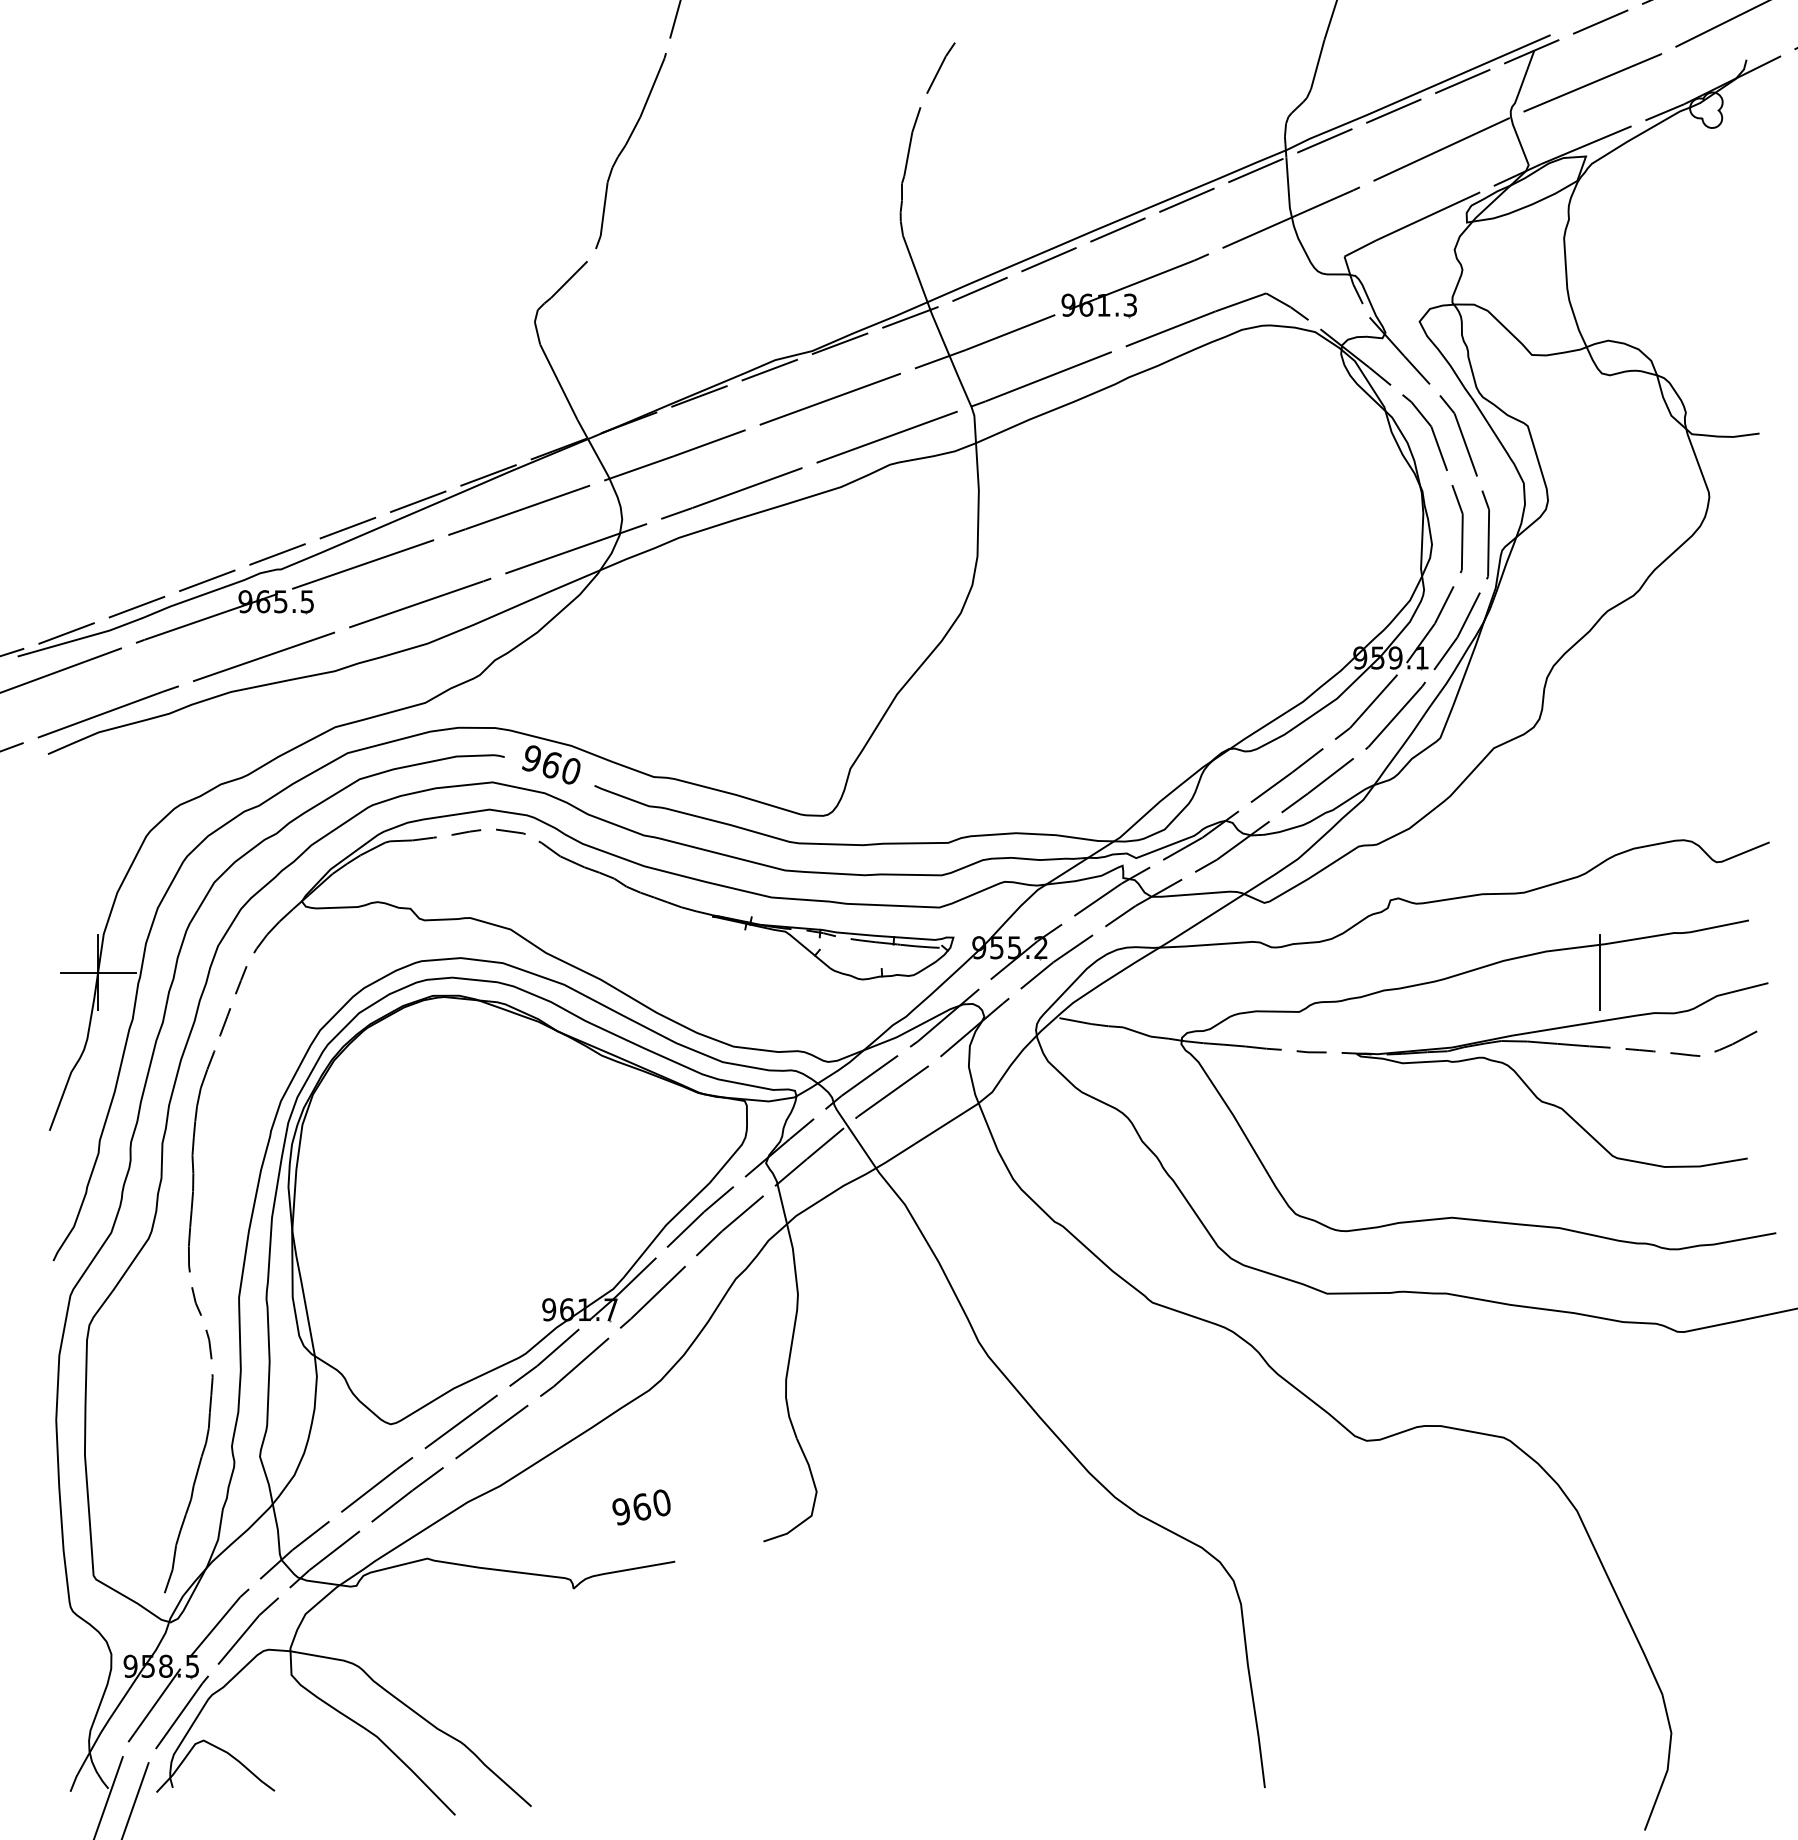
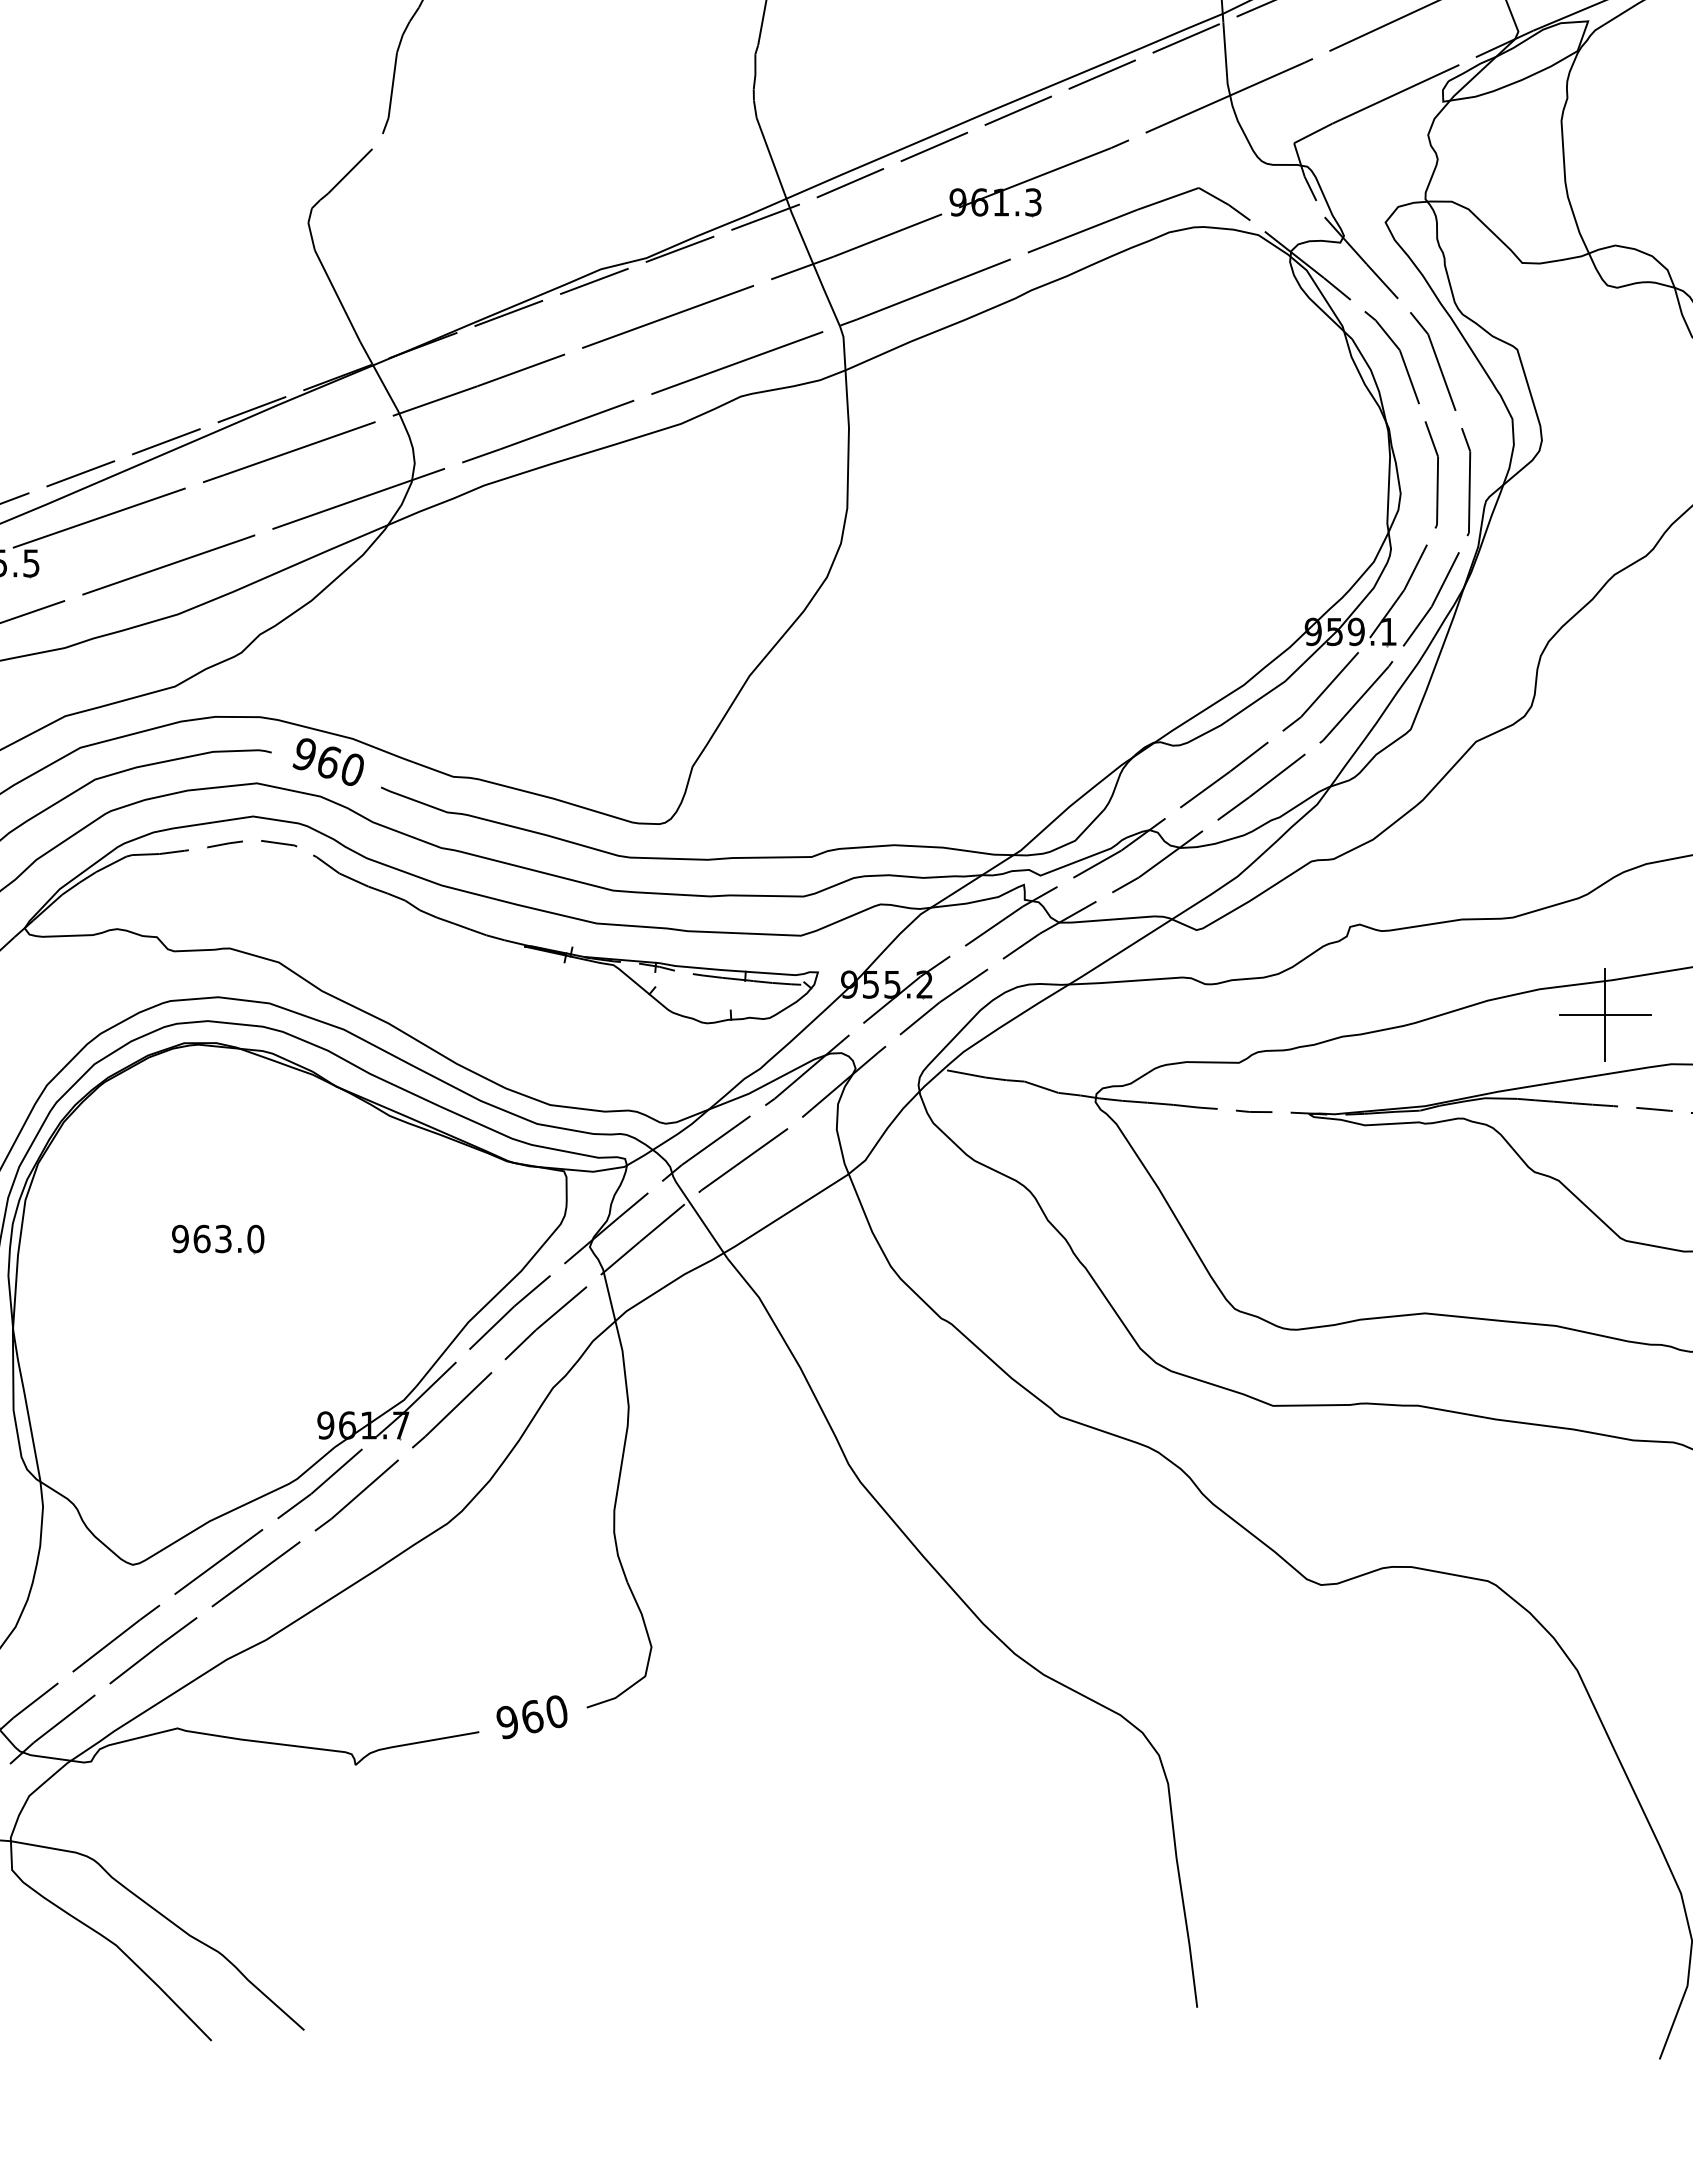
line: (1599, 972) -> (1604, 1014), added
part: (460, 1157) -> (217, 1240), added
text: (641, 1507) -> (531, 1717), moved

